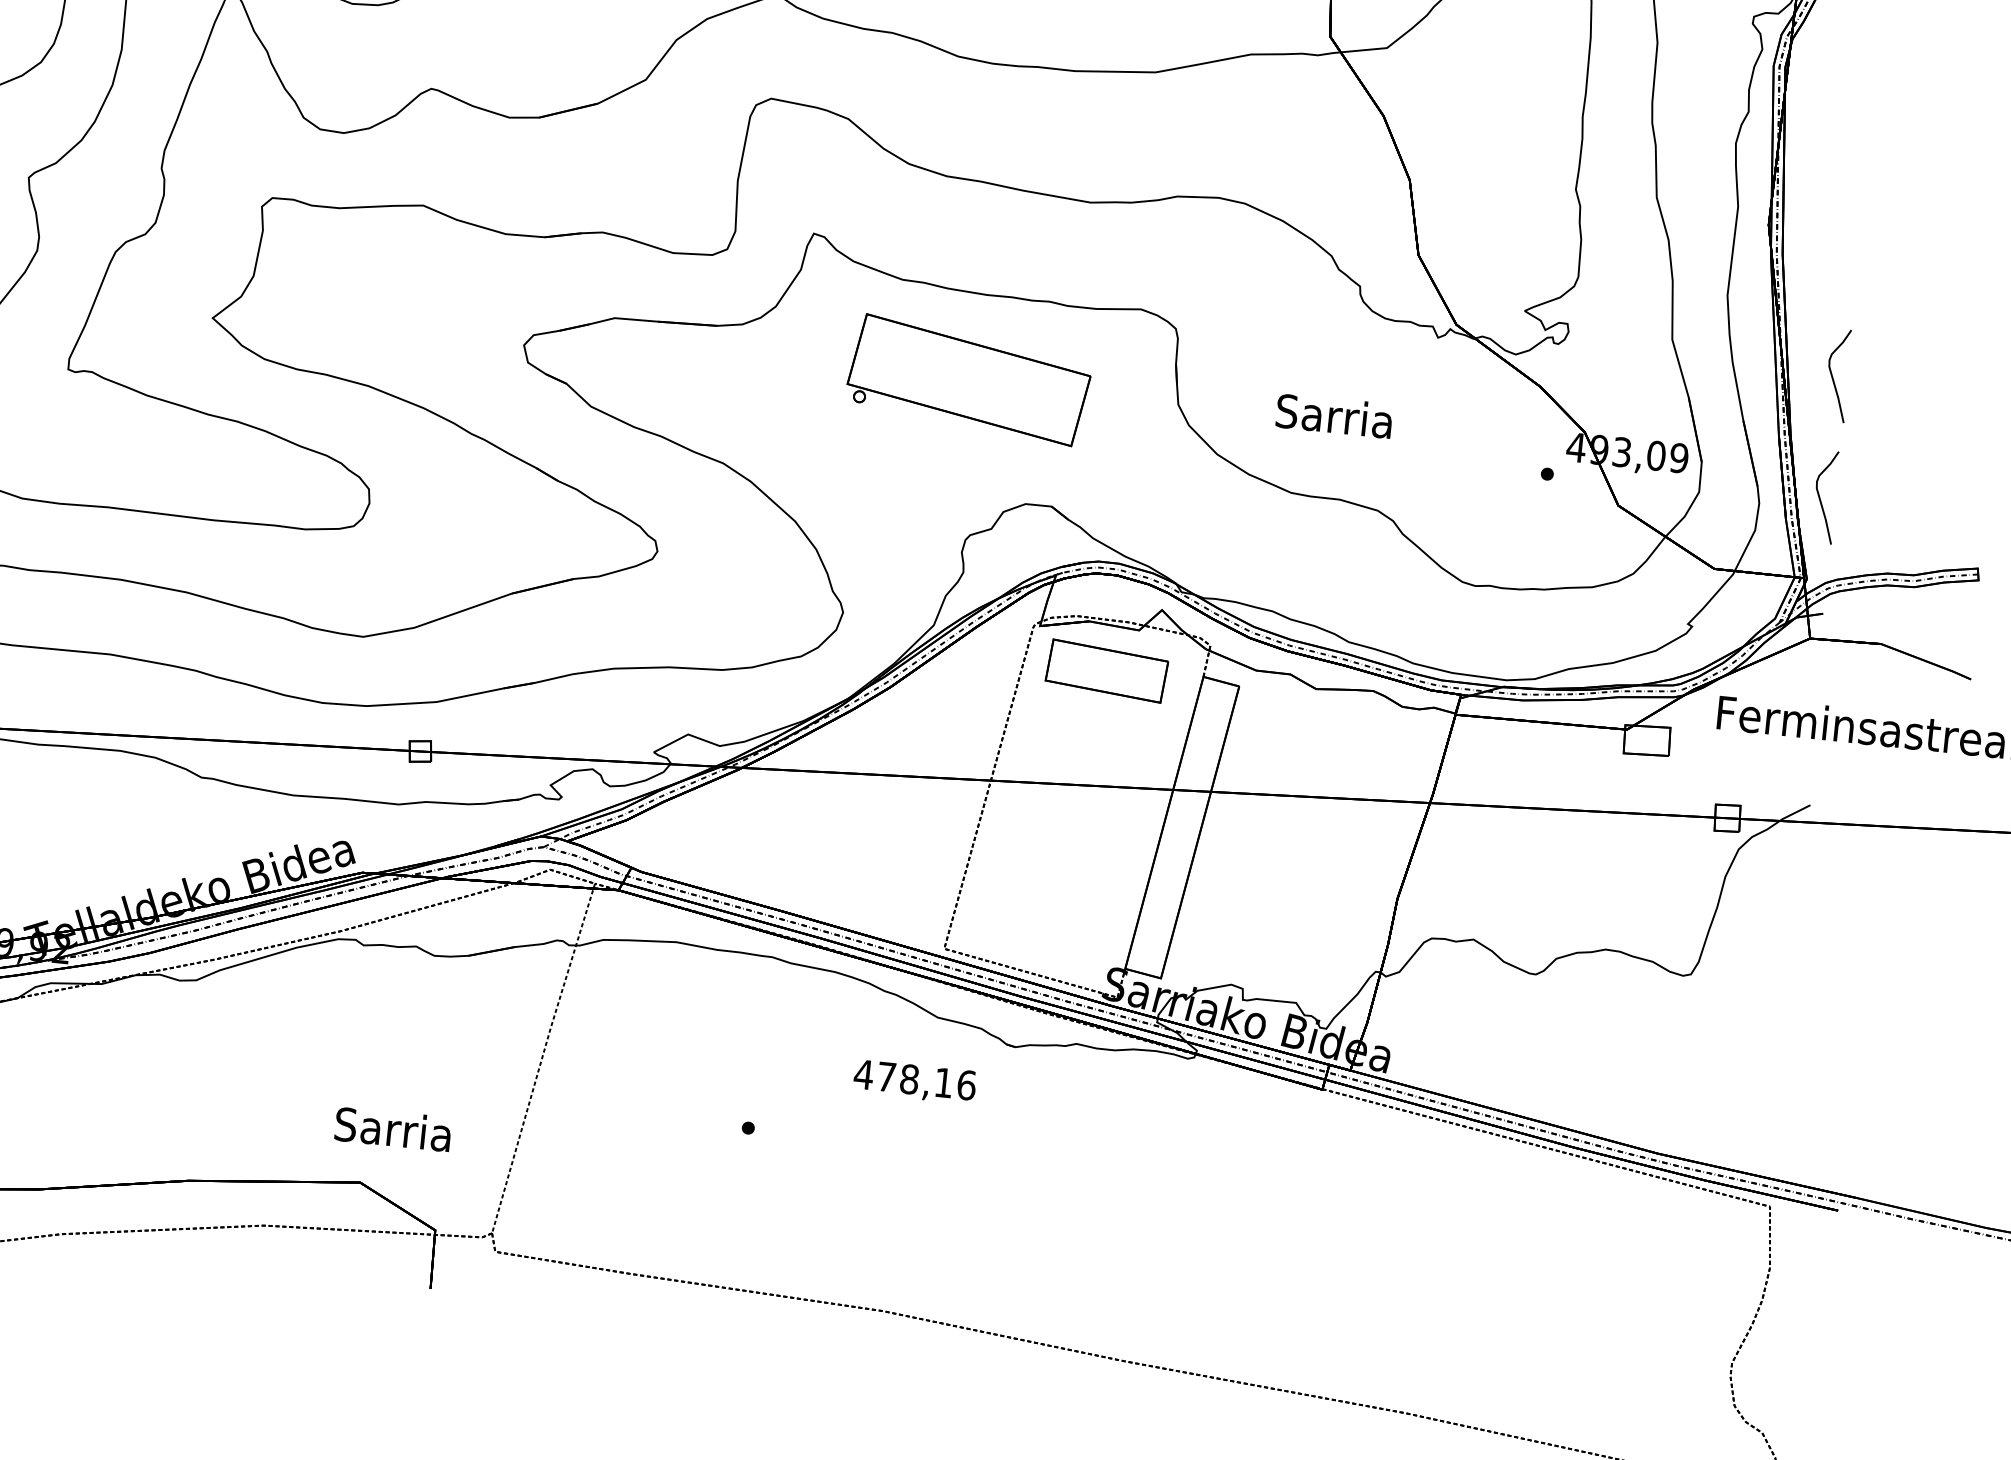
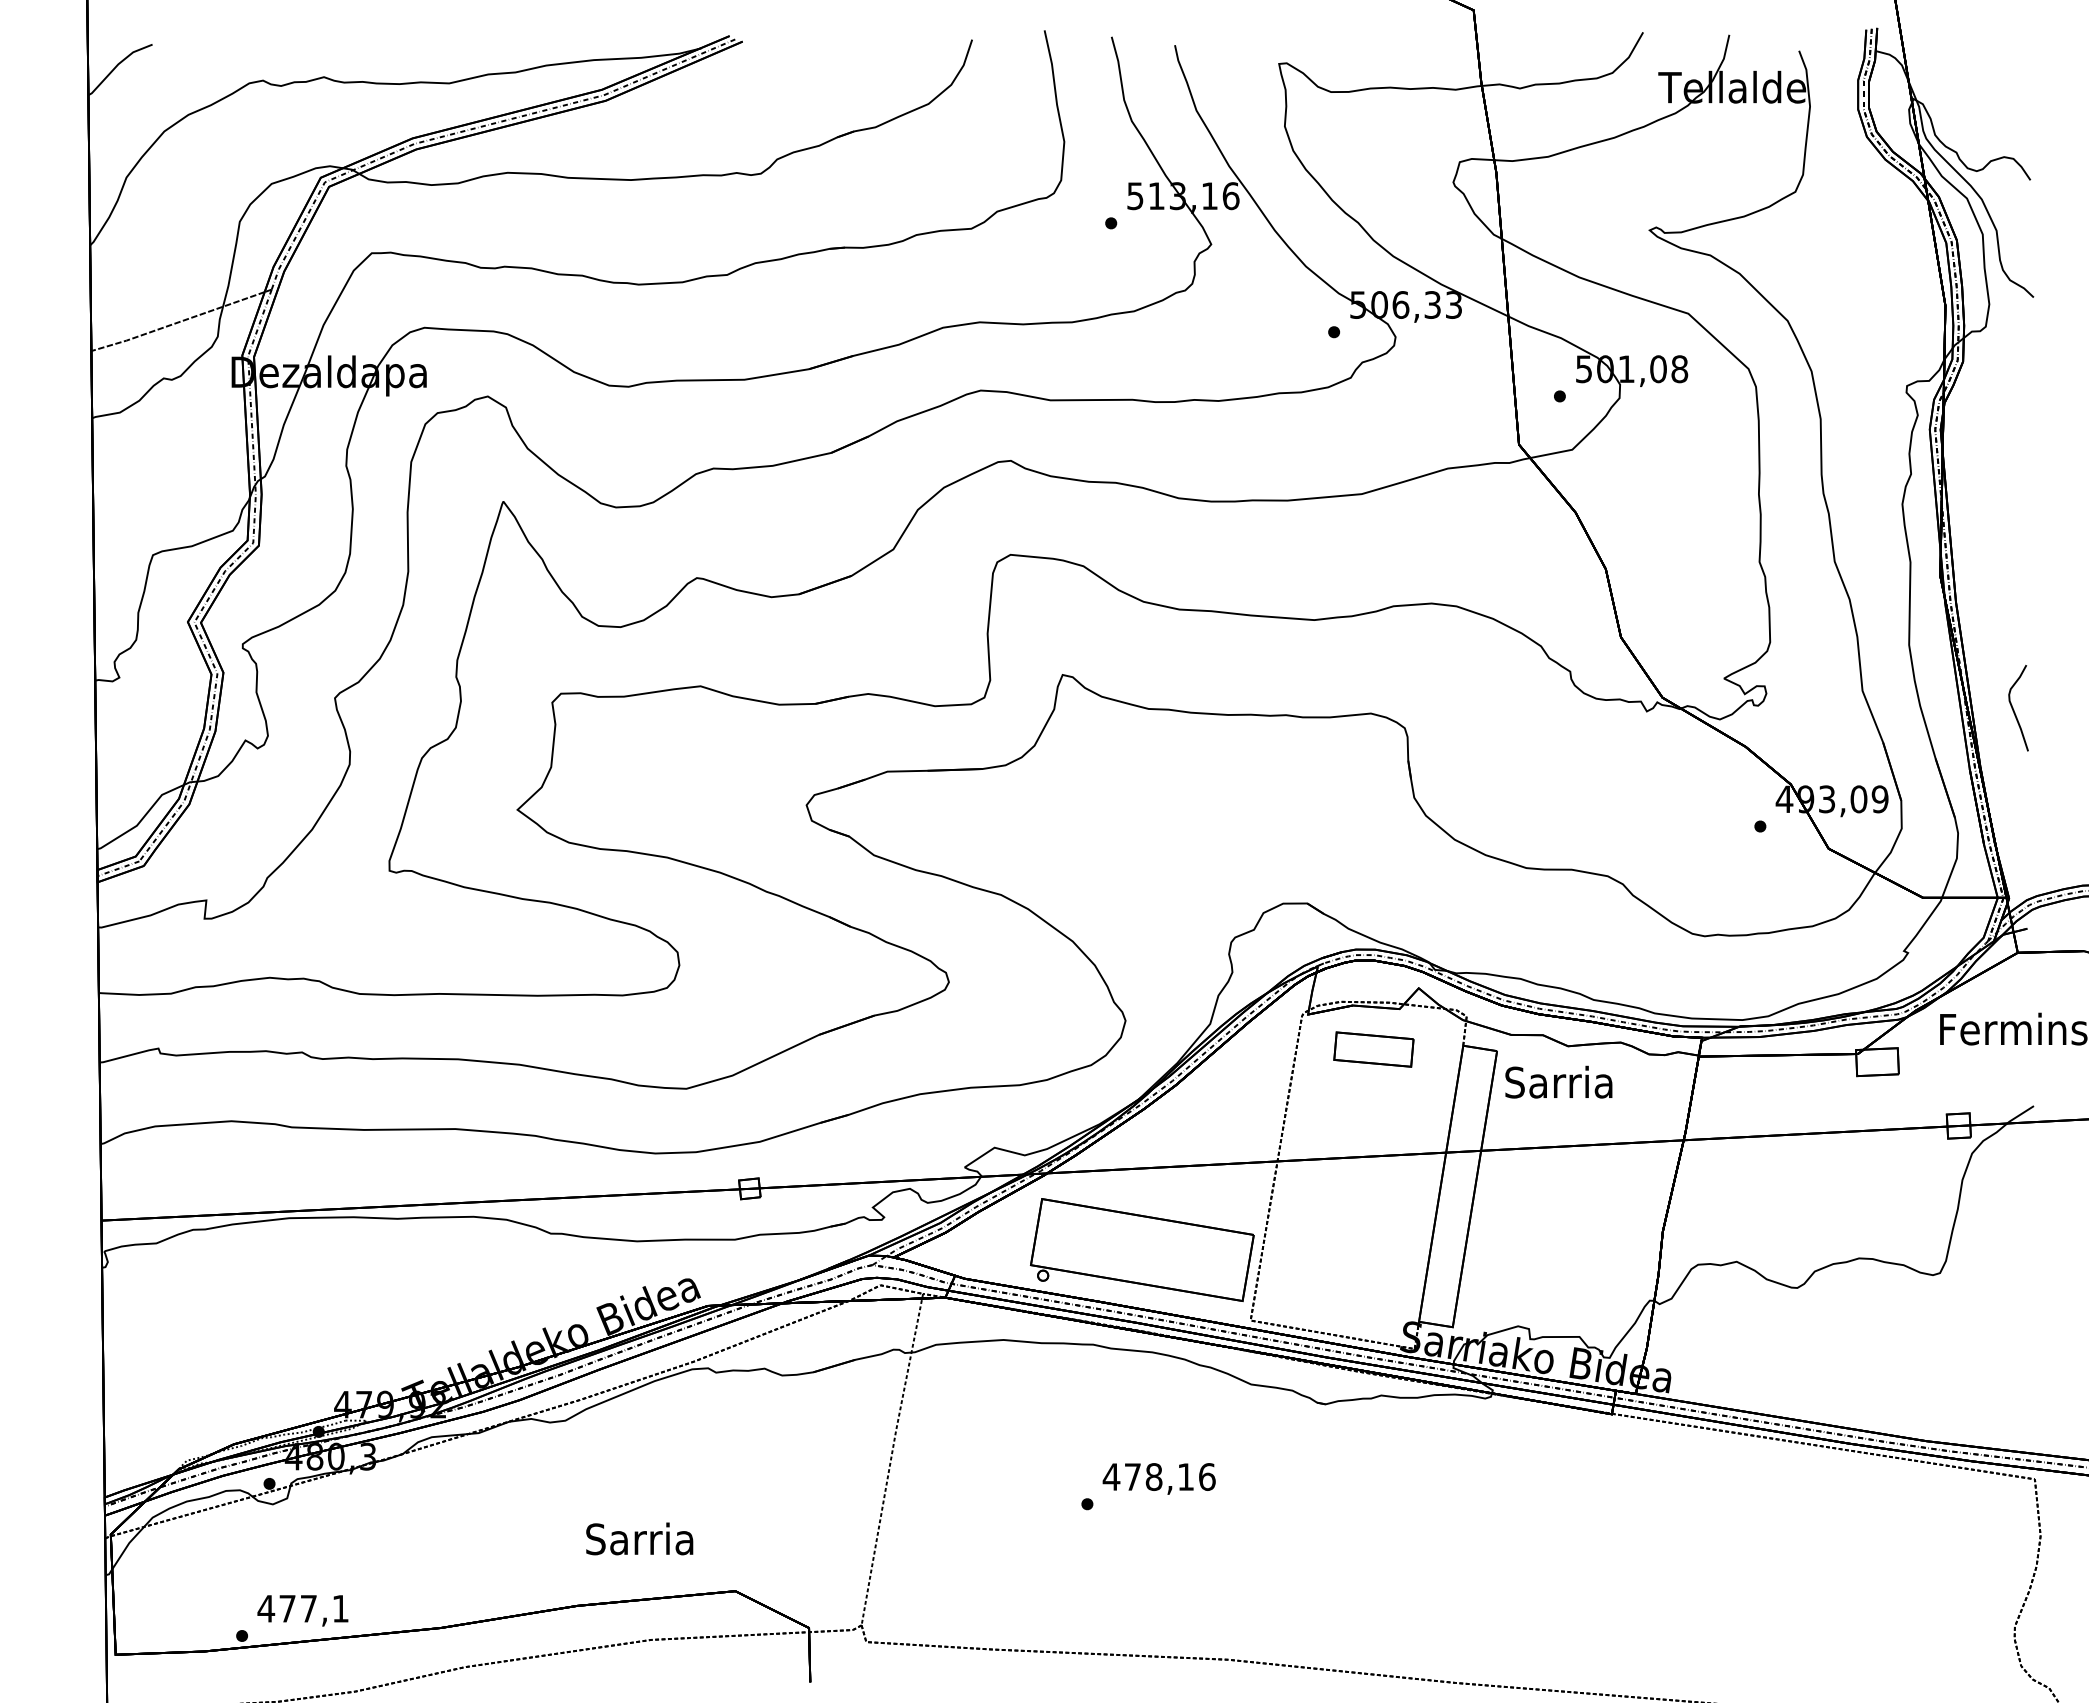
part: (969, 379) -> (1142, 1249), moved
text: (1334, 415) -> (1558, 1081), moved
curve: (1820, 499) -> (2014, 823), removed
part: (1106, 670) -> (1373, 1049), size x0.71
text: (914, 1081) -> (1158, 1478), moved
text: (393, 1128) -> (639, 1538), moved

